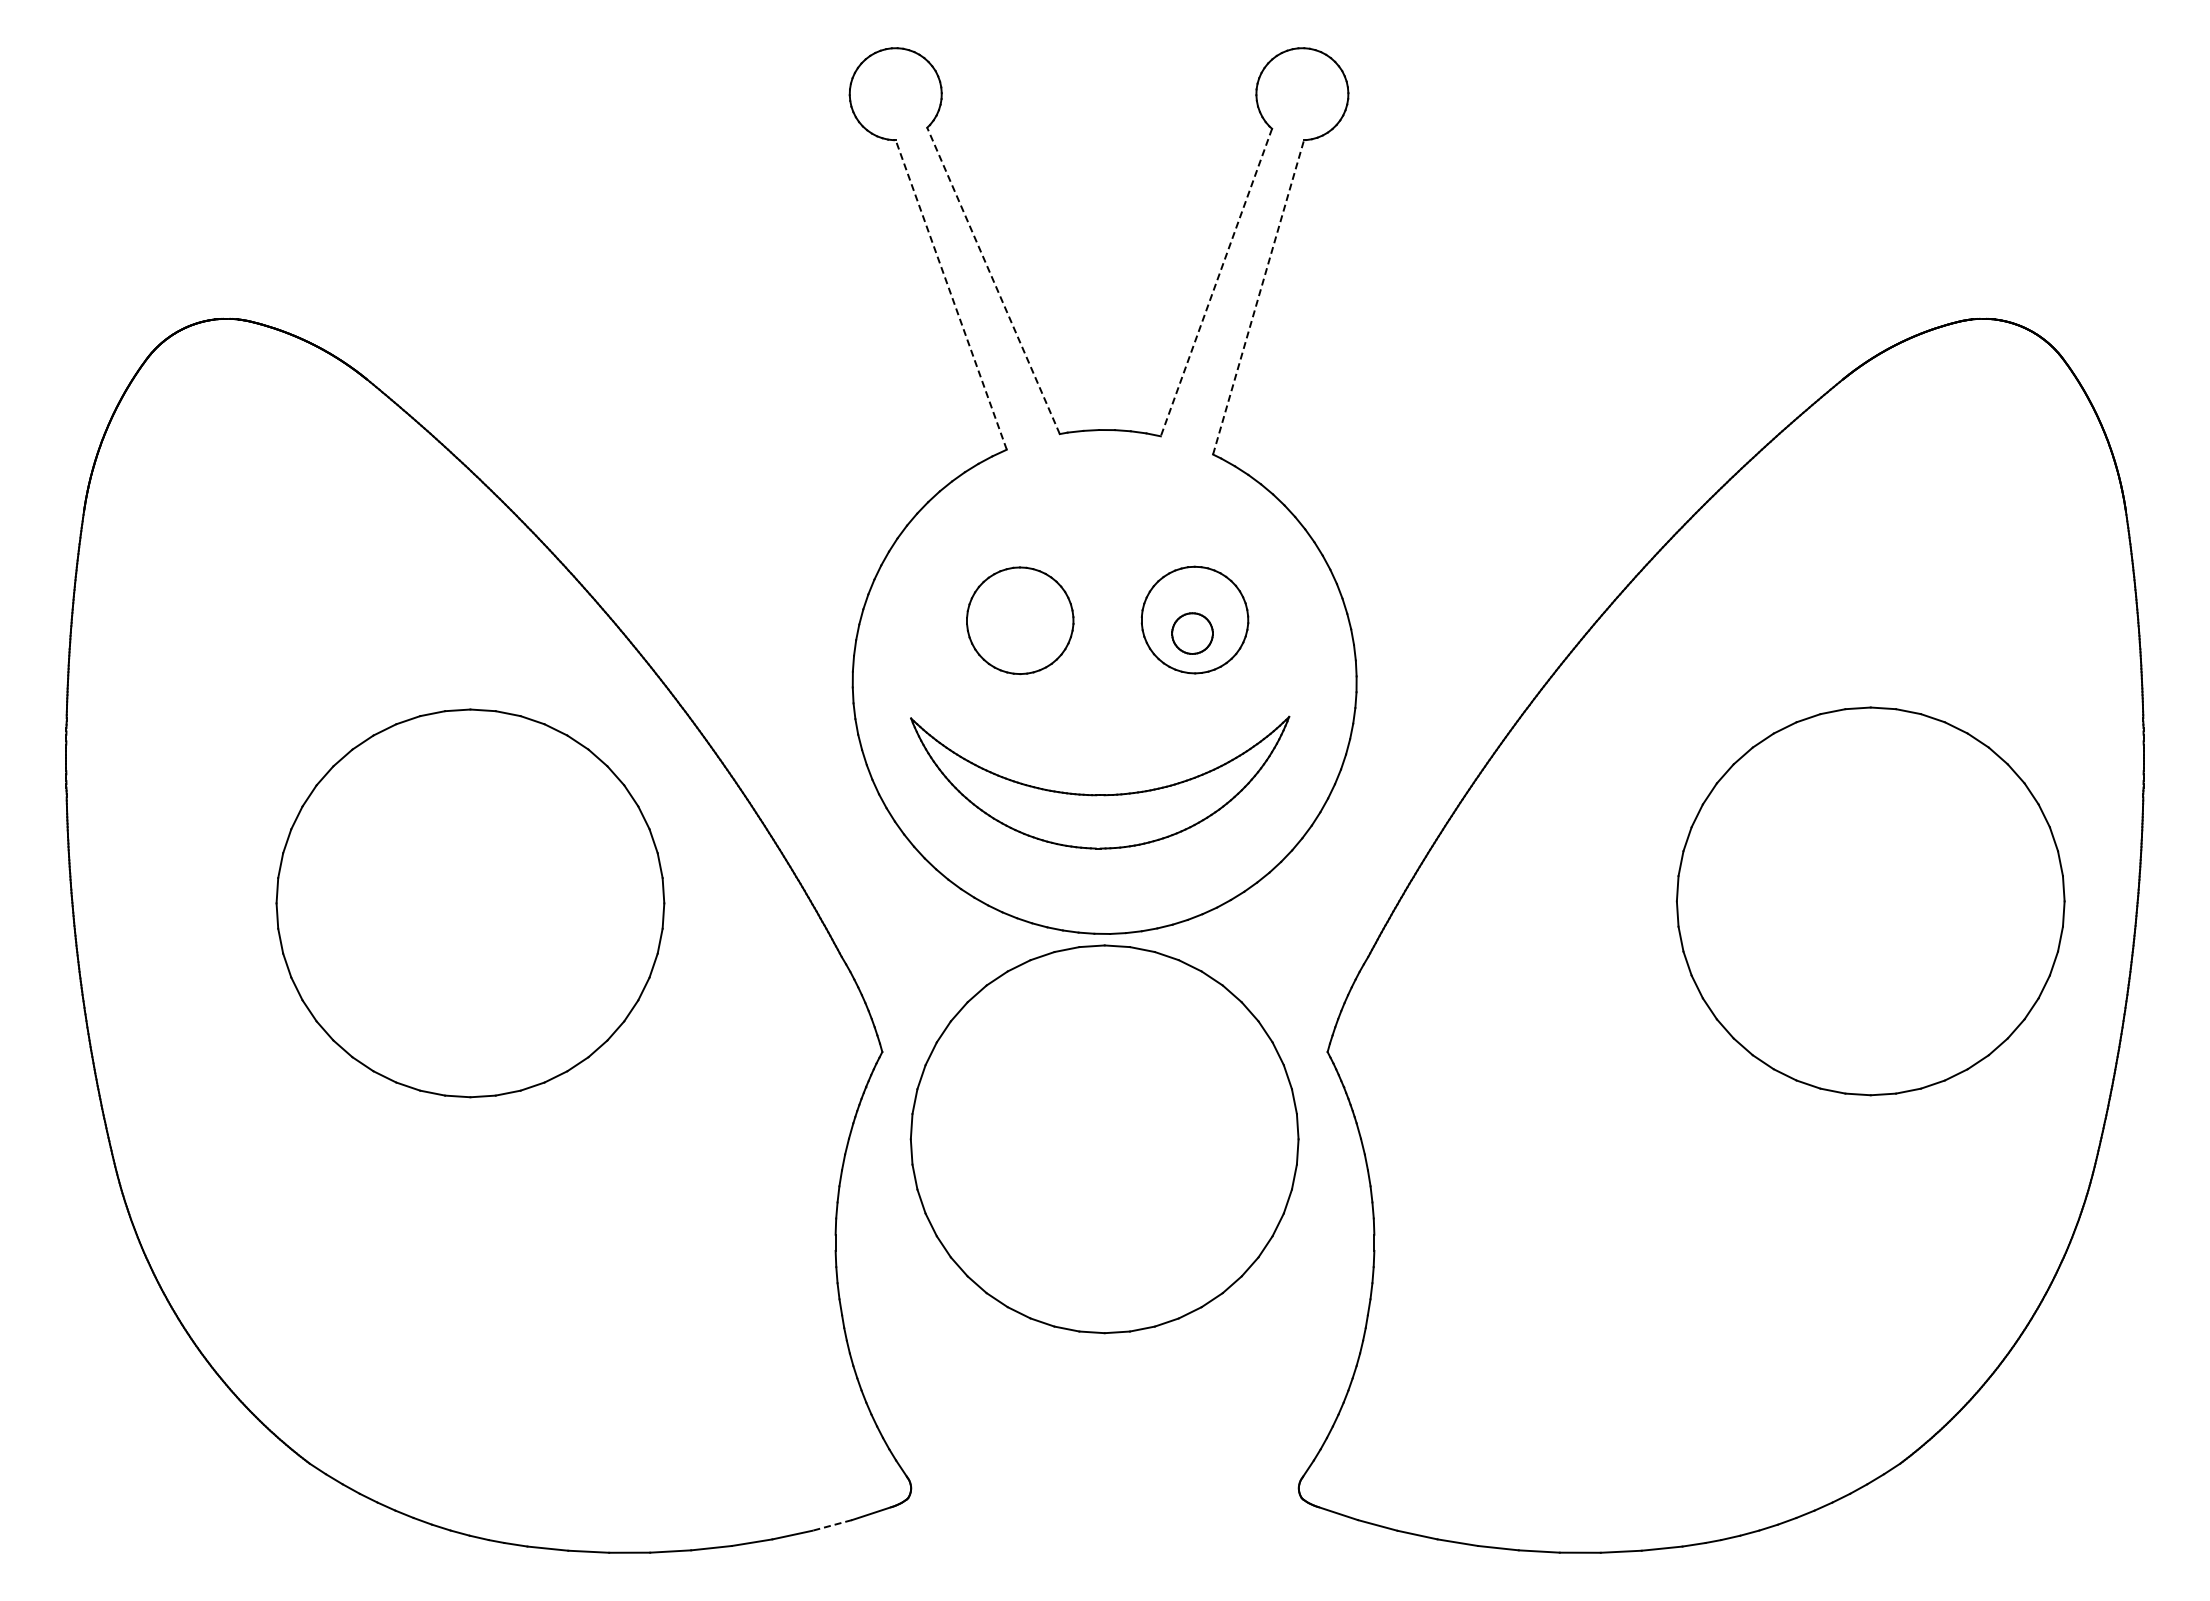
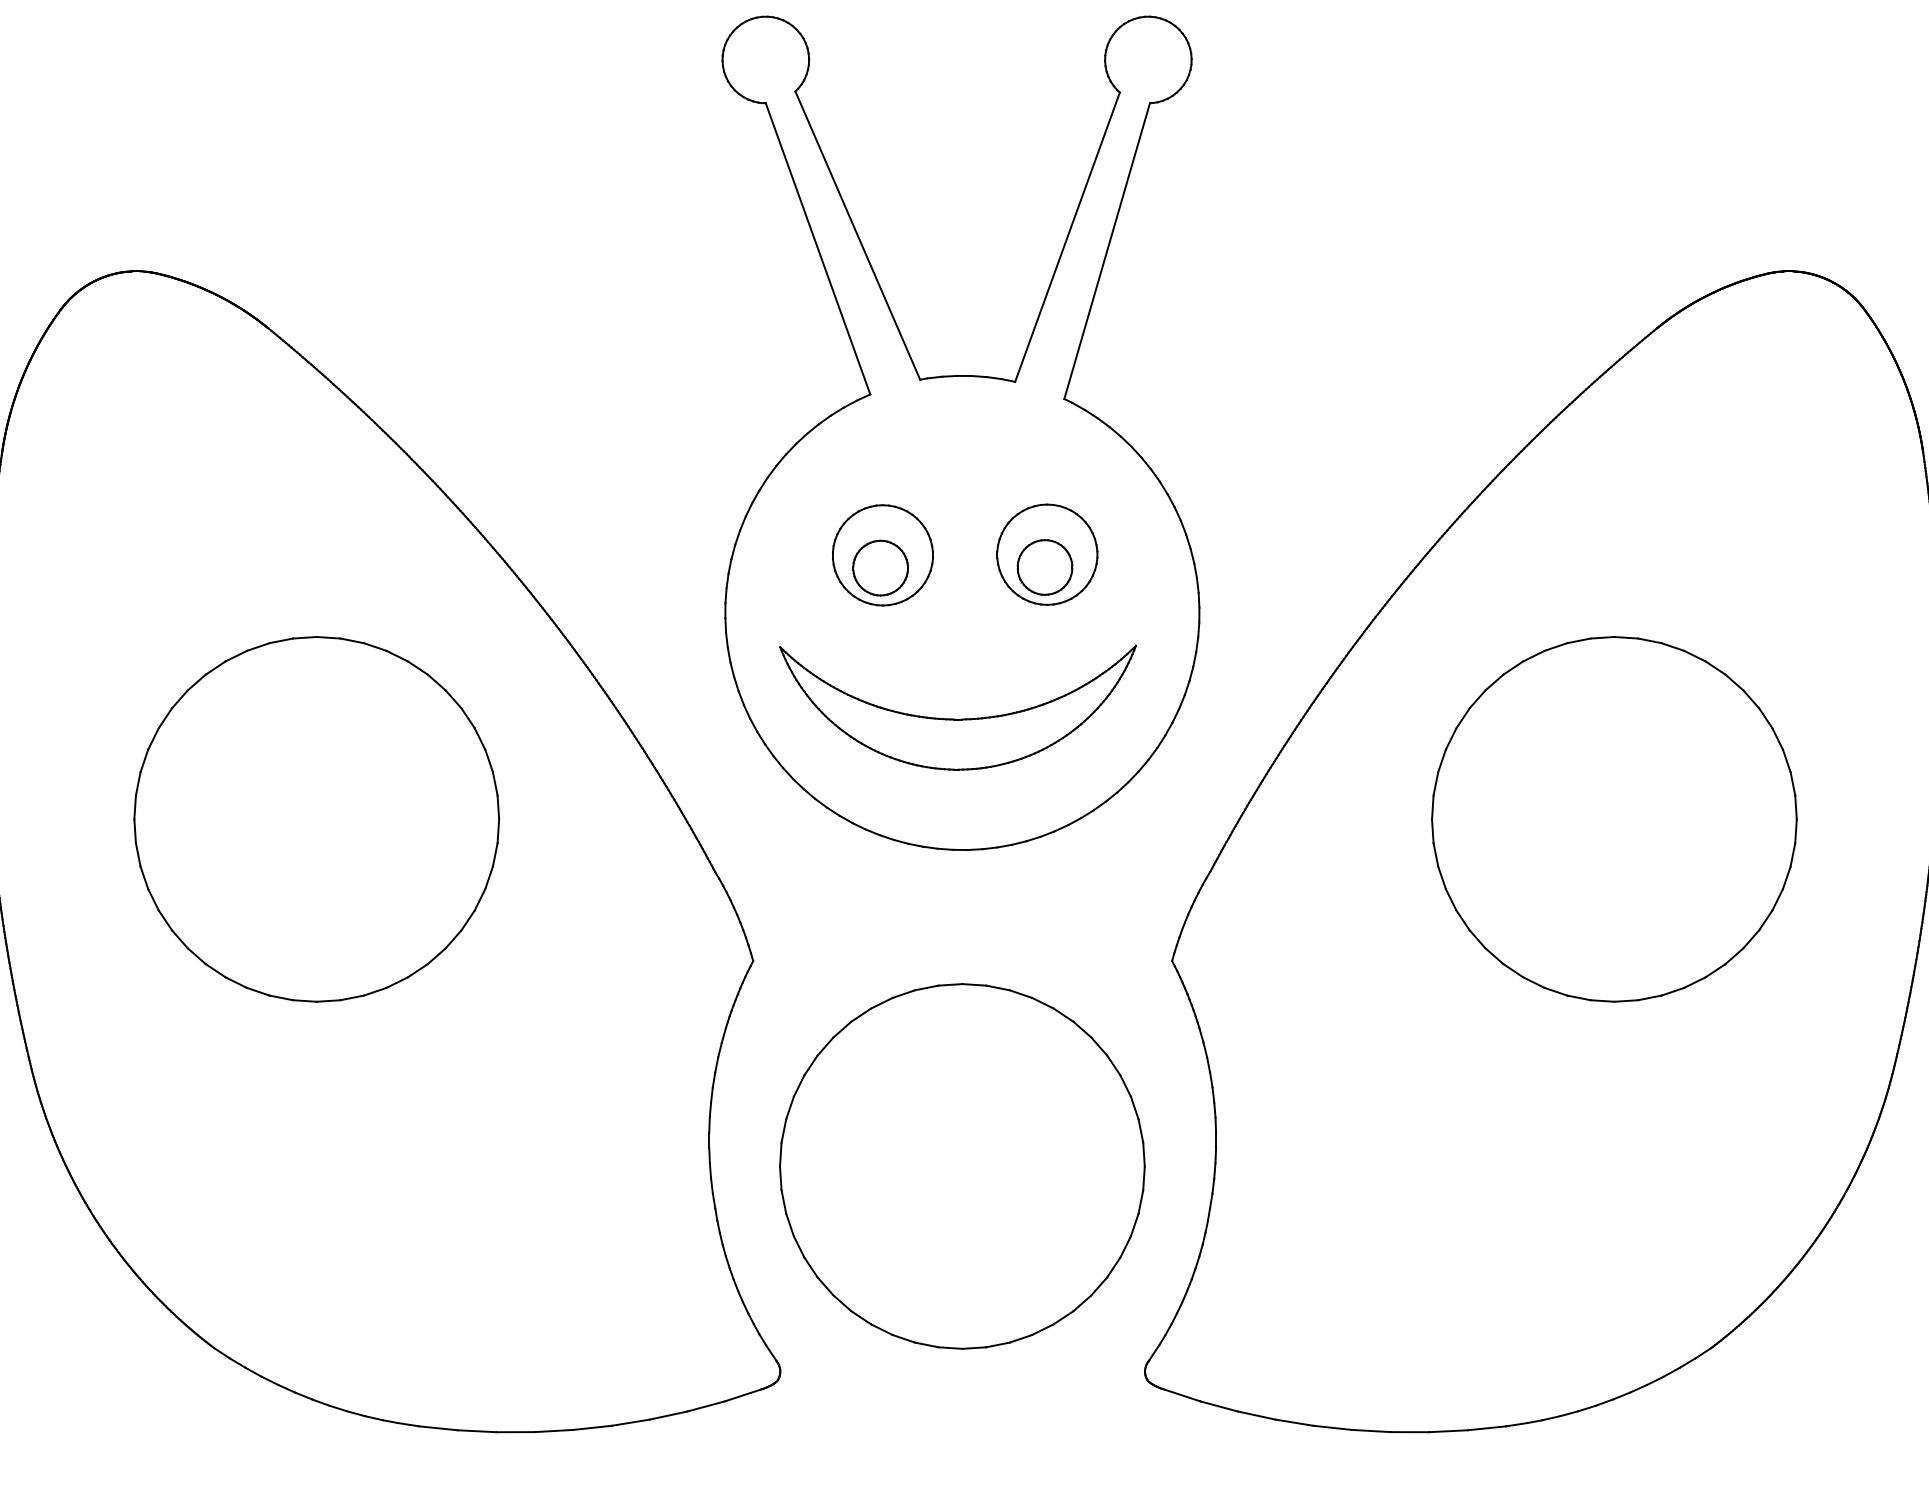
line: (993, 280) -> (857, 235), dashed -> solid
line: (1216, 282) -> (1067, 237), dashed -> solid
line: (951, 294) -> (818, 248), dashed -> solid
line: (1258, 297) -> (1107, 251), dashed -> solid
part: (1192, 633) -> (1044, 567), size x1.43
part: (1017, 634) -> (880, 568), added
part: (1870, 901) -> (1614, 819), moved
part: (470, 903) -> (316, 819), moved
part: (1104, 1139) -> (962, 1166), moved
line: (831, 1525) -> (705, 1406), dashed -> solid

